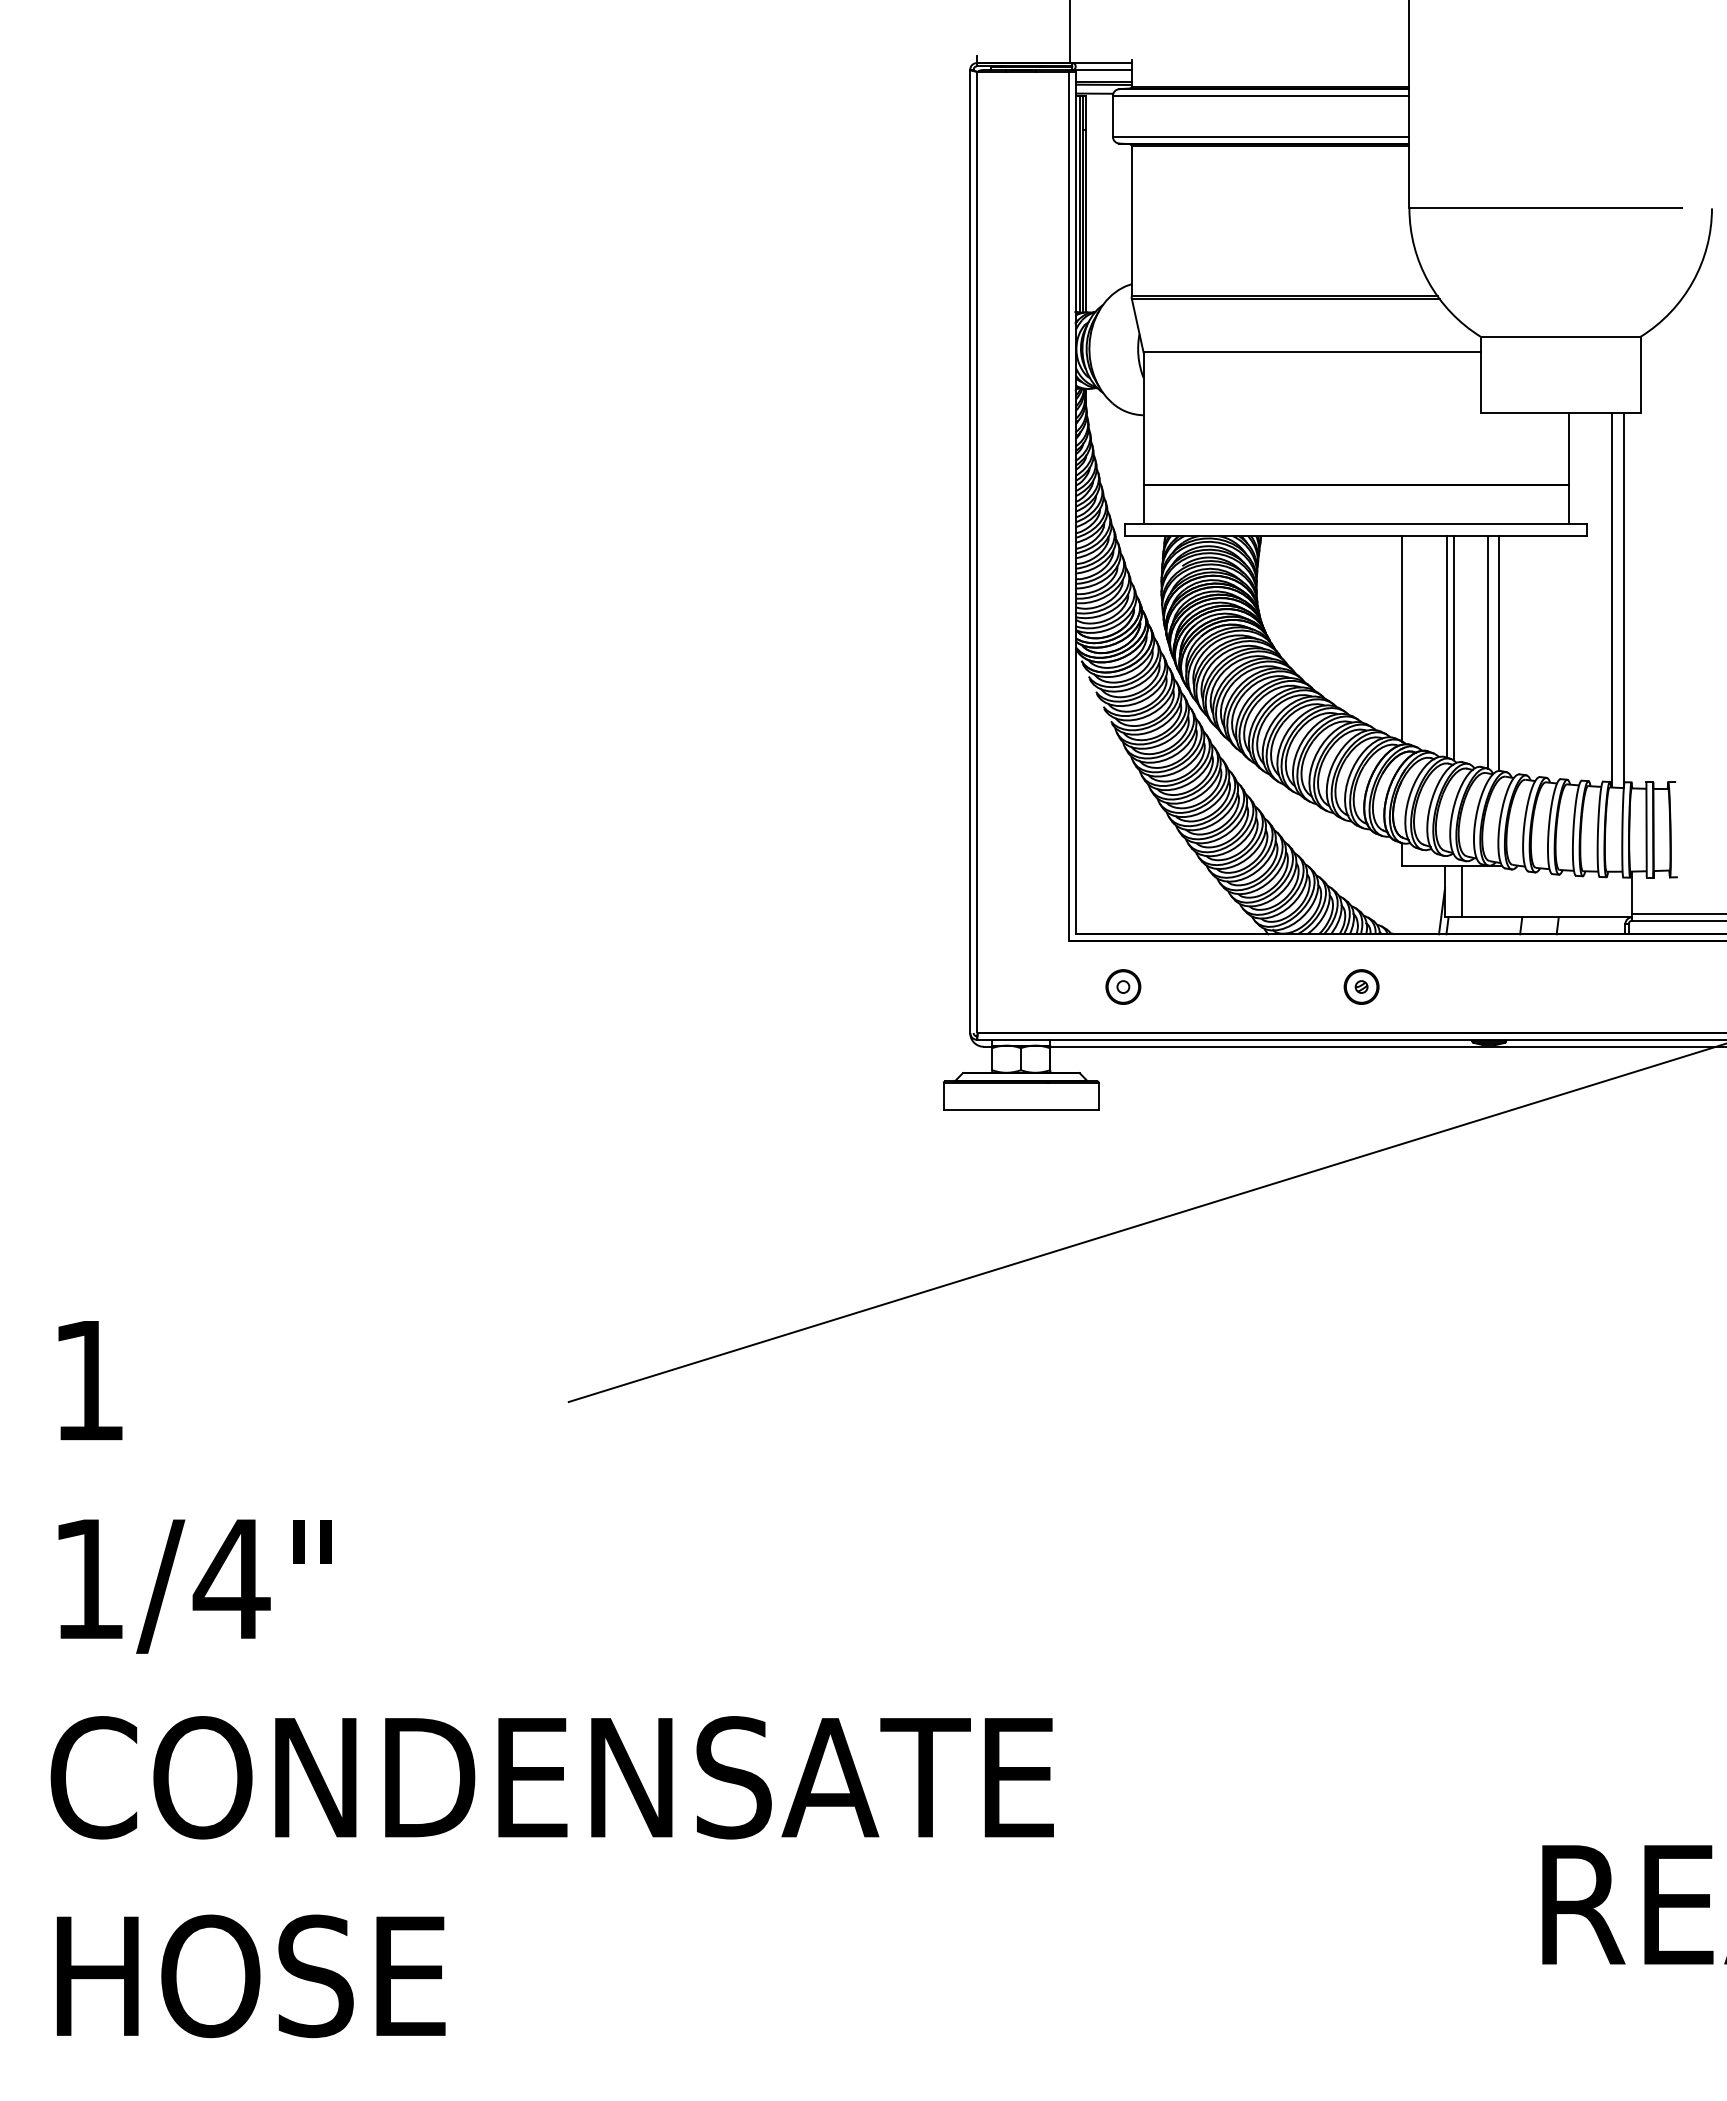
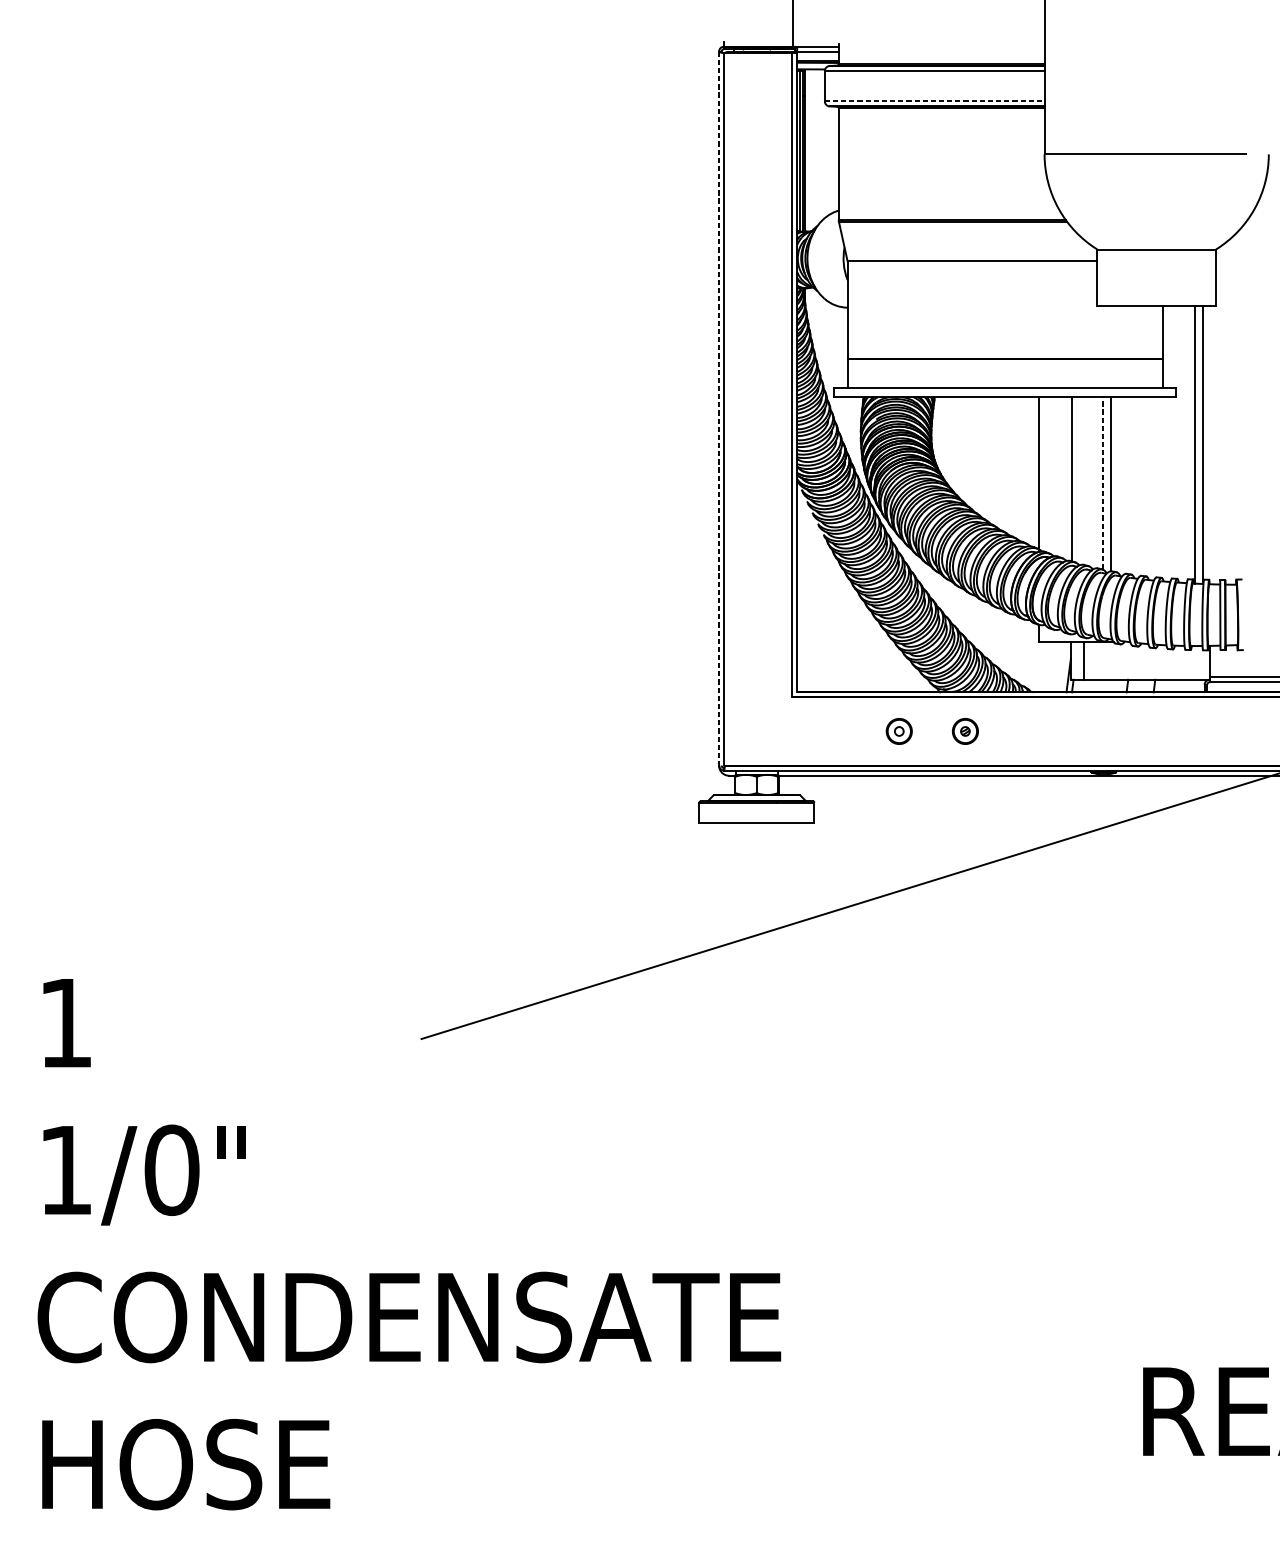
line: (1261, 136) -> (934, 101), solid -> dashed
line: (970, 551) -> (719, 408), solid -> dashed
line: (1453, 648) -> (1077, 480), removed
line: (1487, 651) -> (1102, 482), solid -> dashed
part: (1123, 986) -> (899, 731), moved
part: (1361, 986) -> (965, 731), moved
text: (231, 1578) -> (171, 1169), 1/4 -> 1/0

